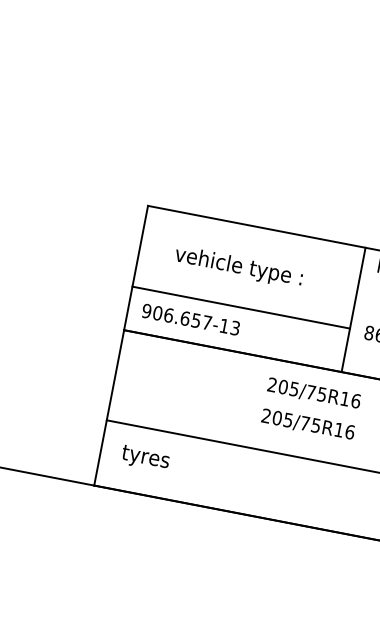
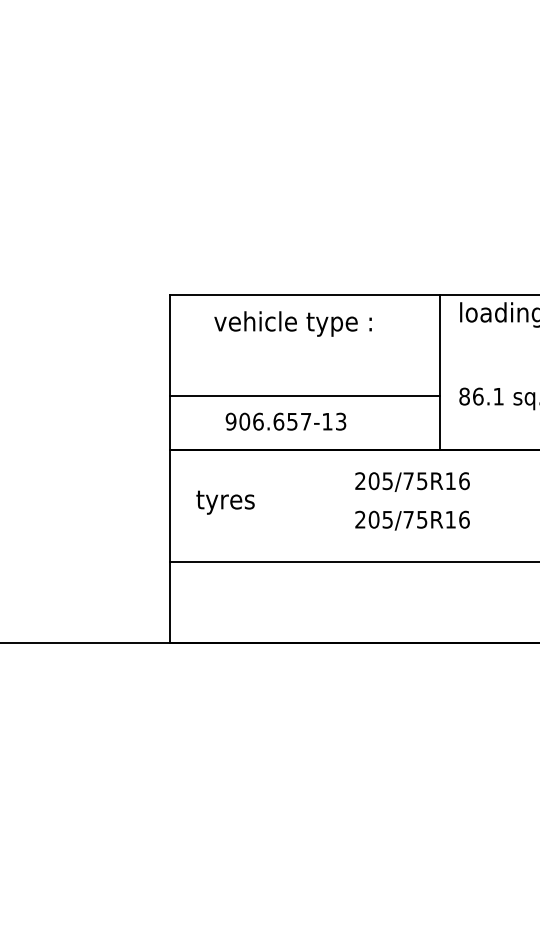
text: (238, 266) -> (292, 323), moved
text: (190, 319) -> (285, 421), moved
text: (145, 458) -> (225, 502), moved

